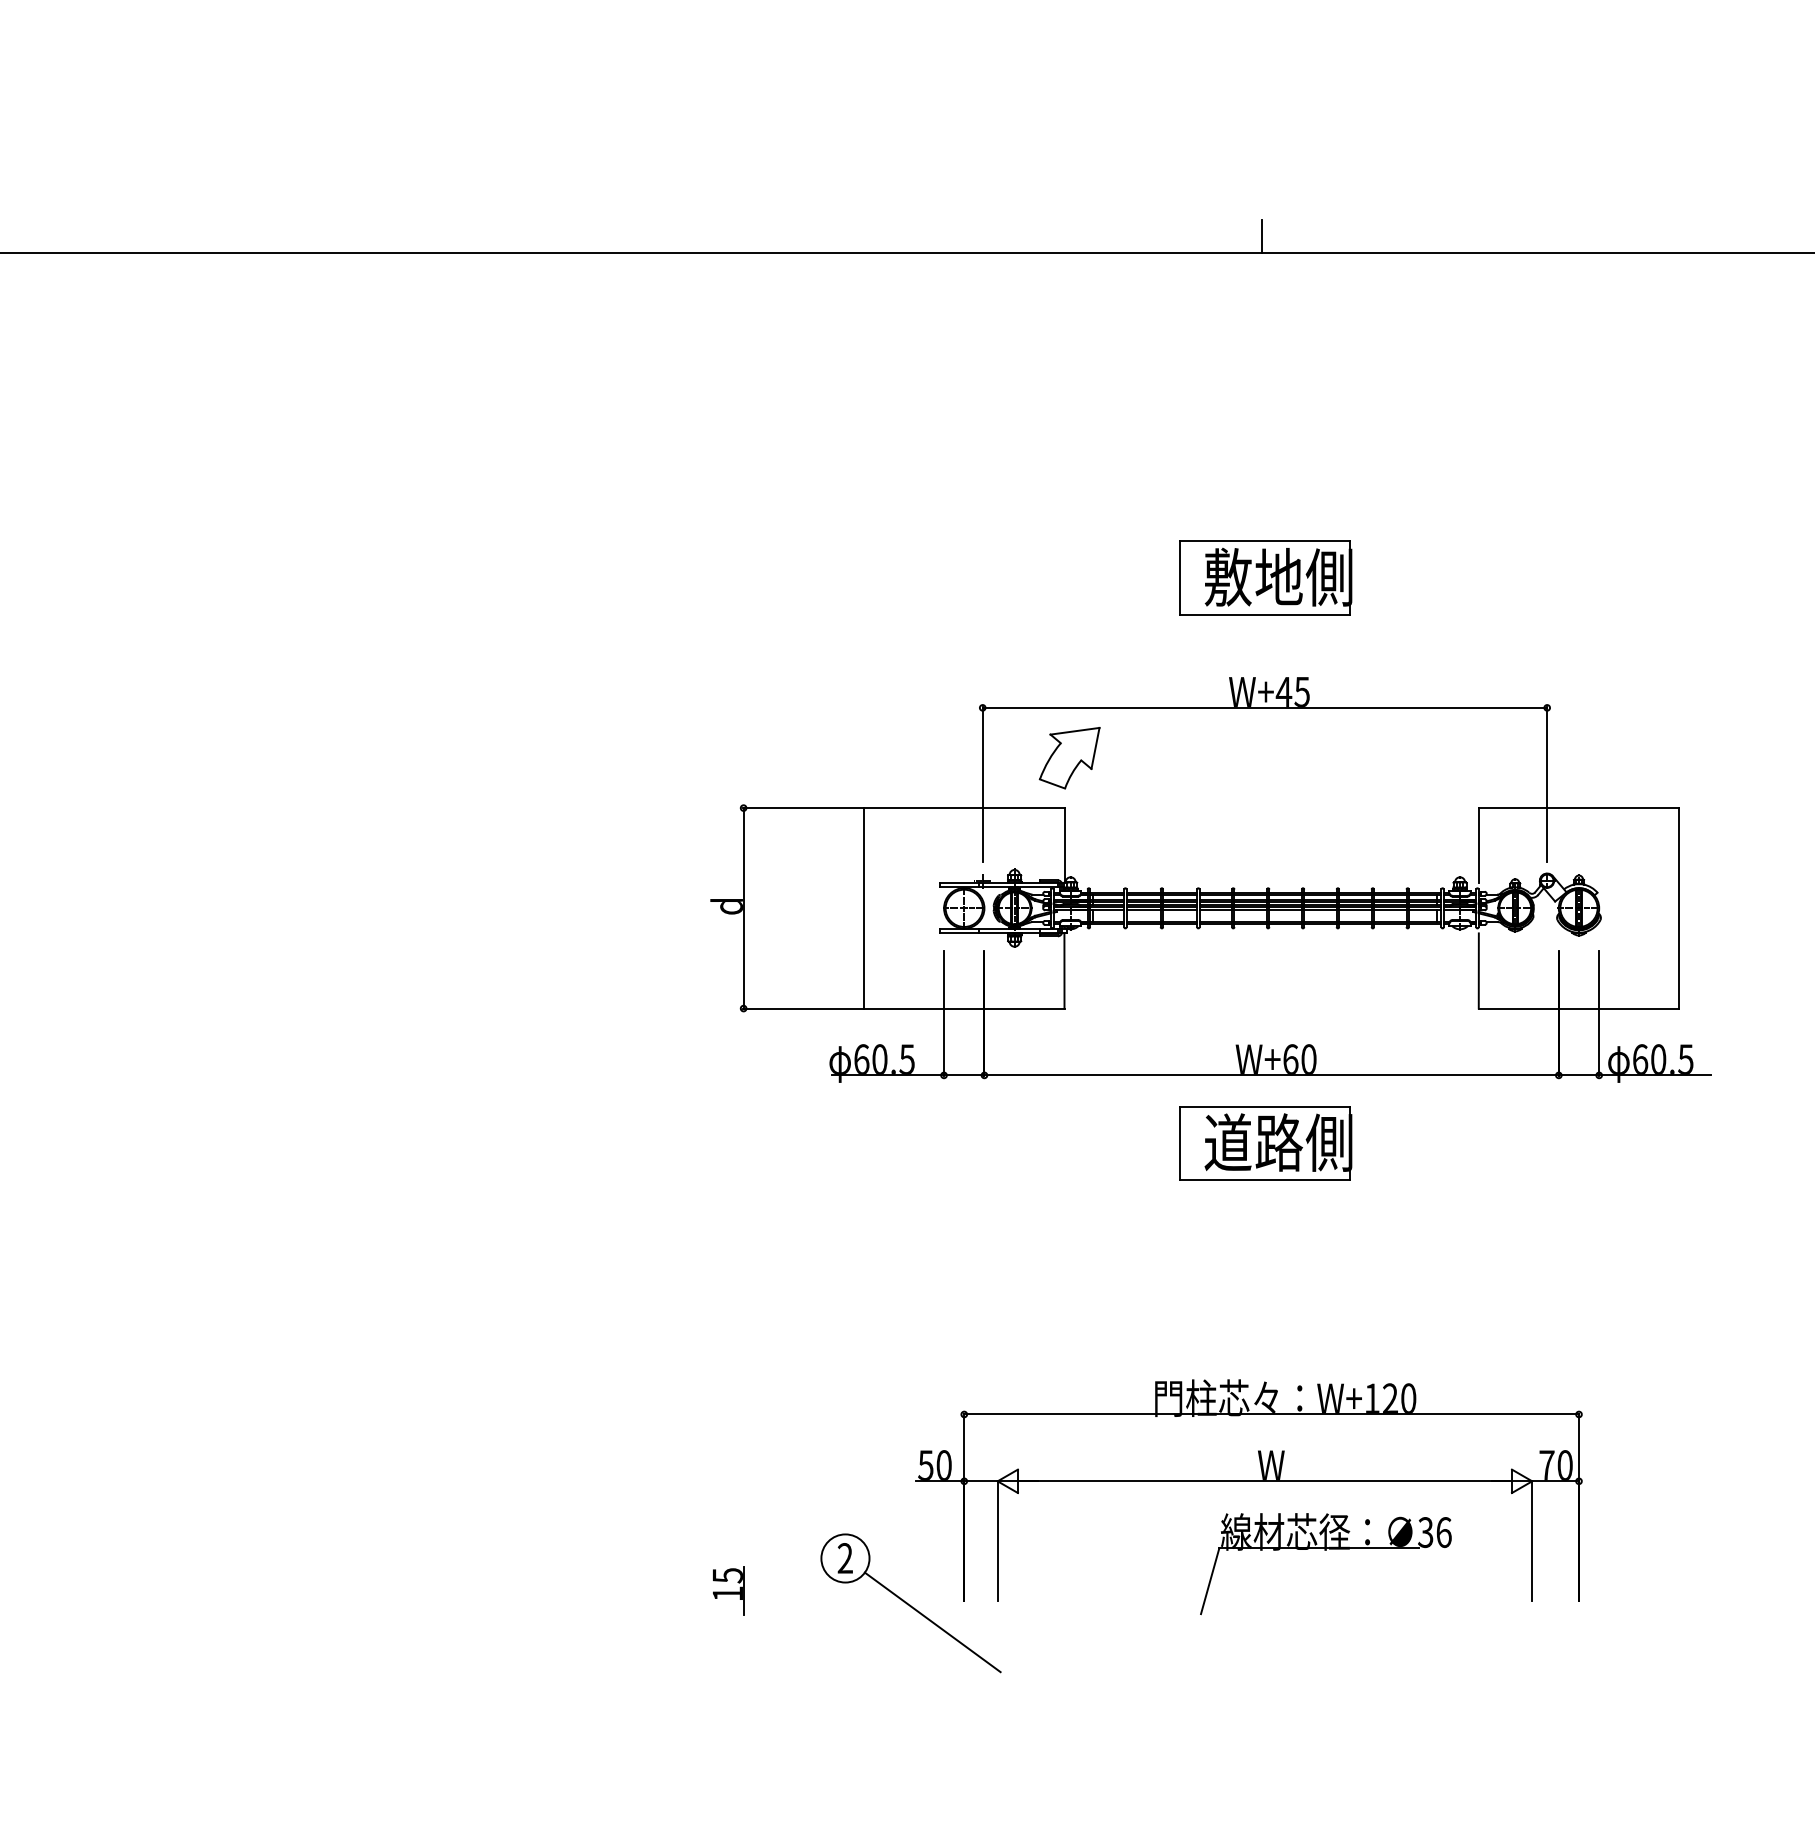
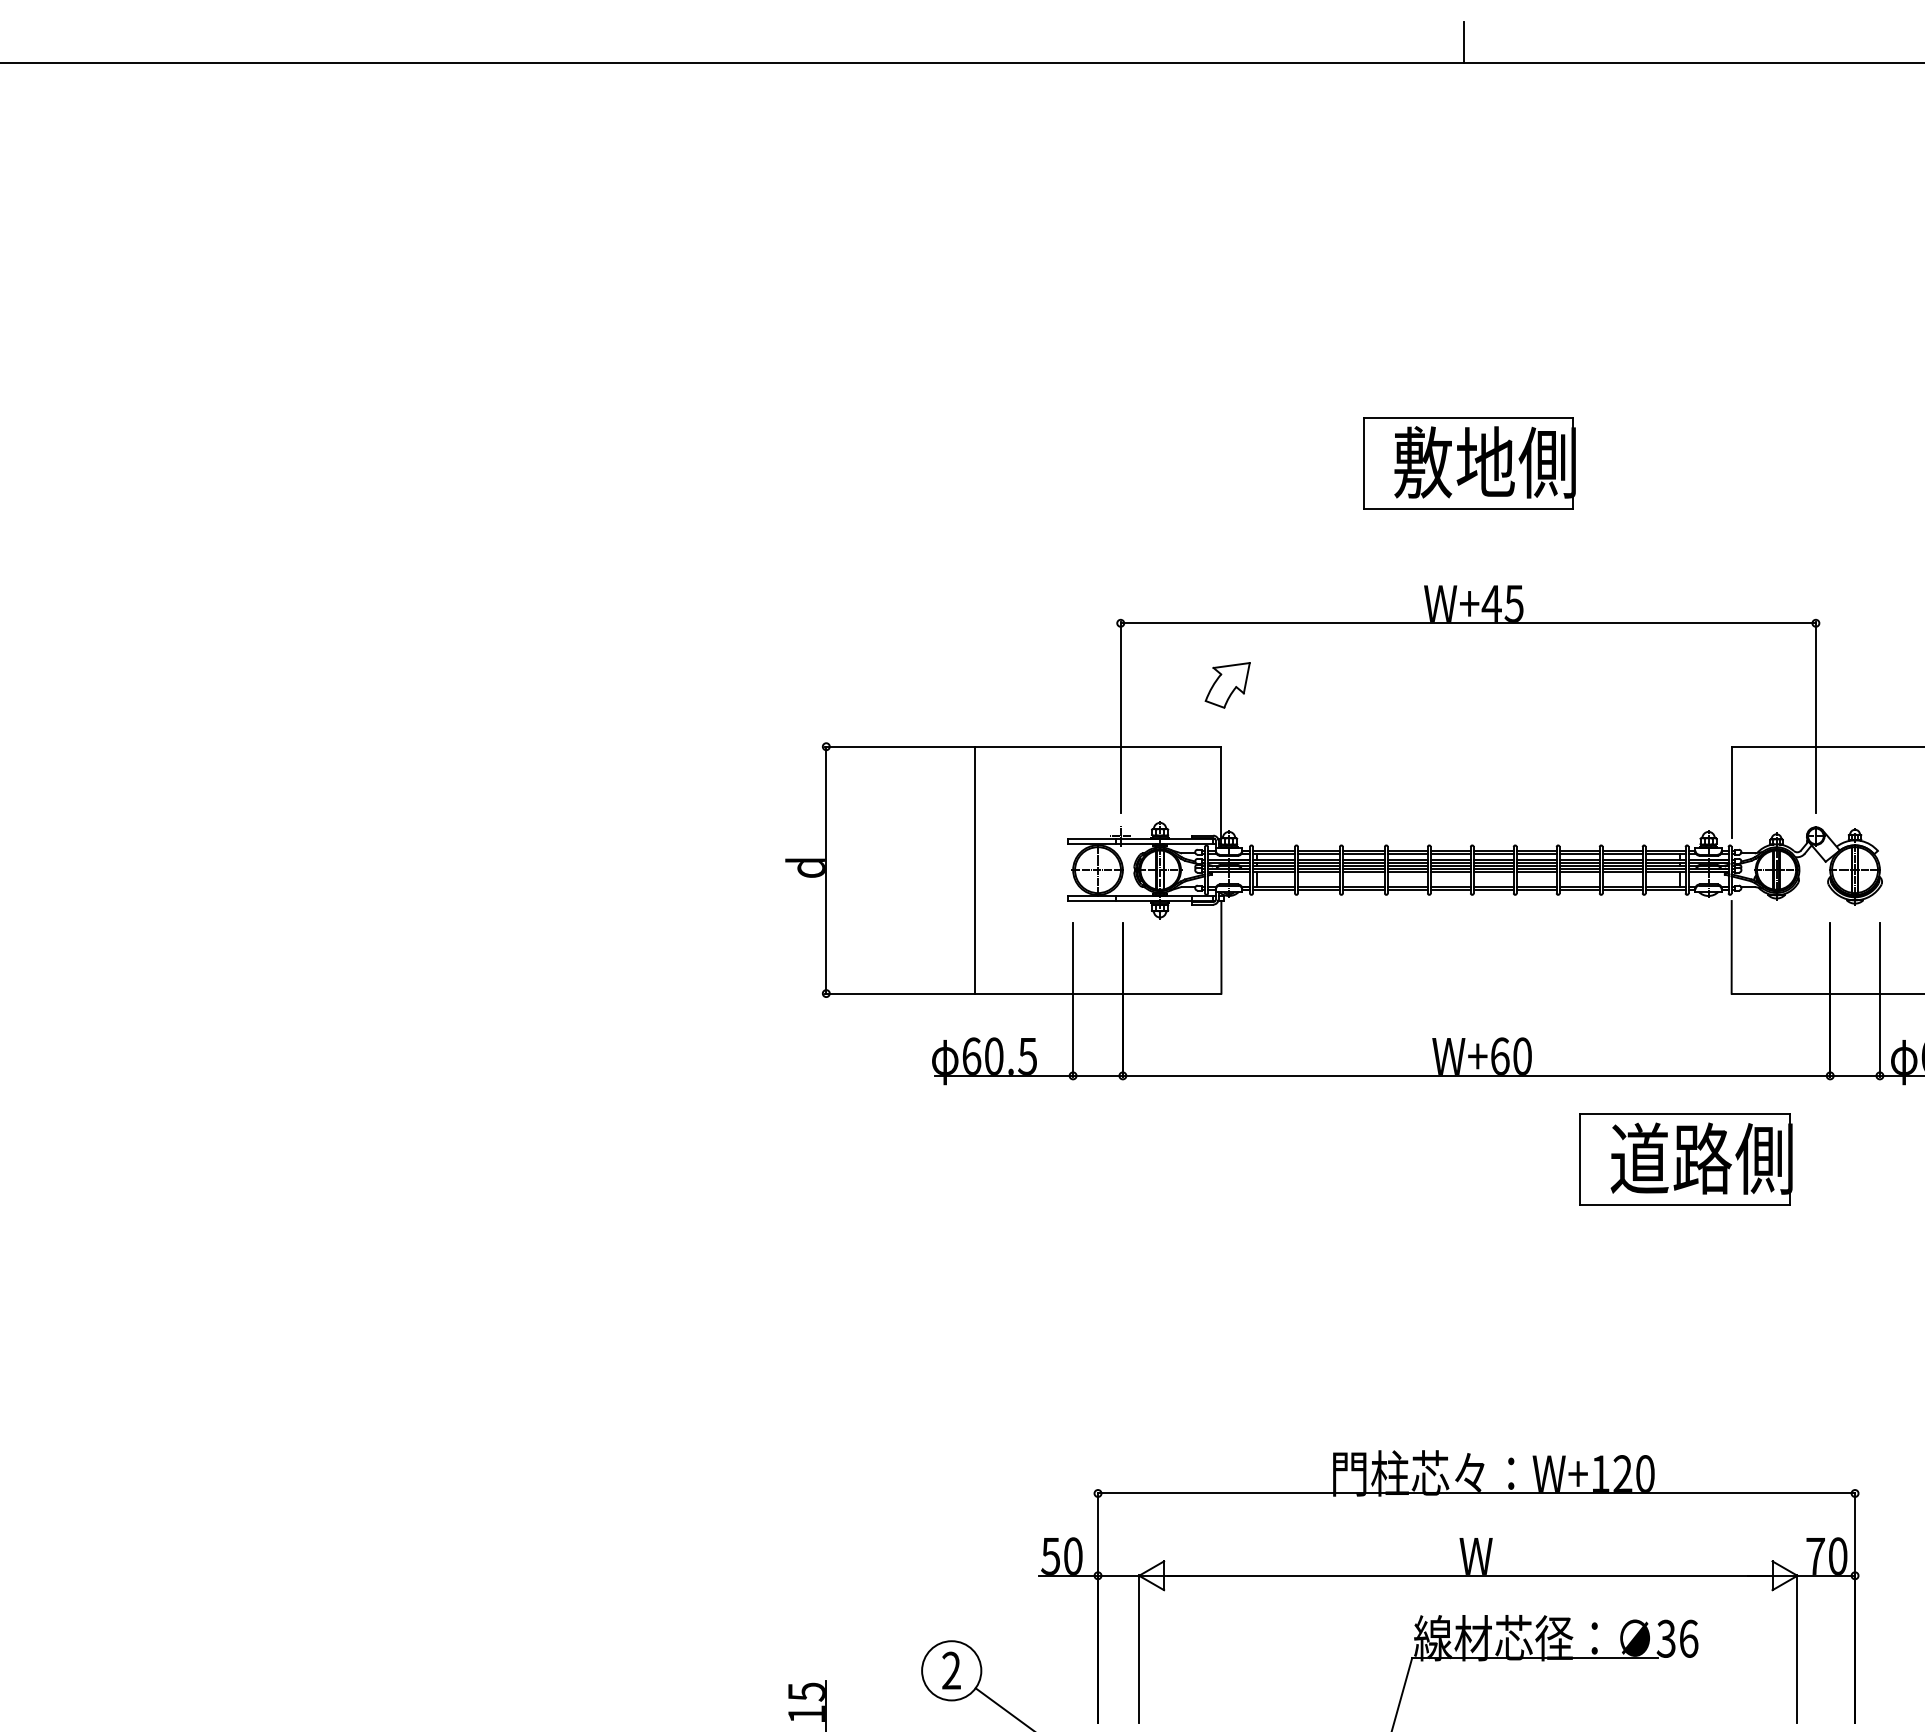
part: (1069, 758) -> (1227, 685), size x0.6
part: (1265, 1143) -> (1685, 1159), moved

